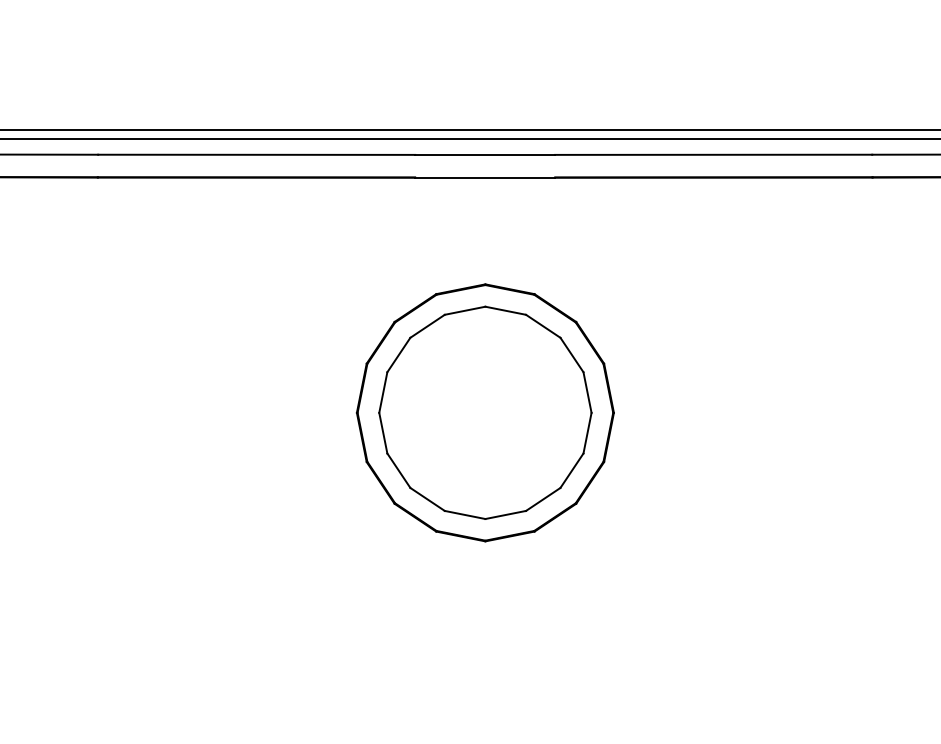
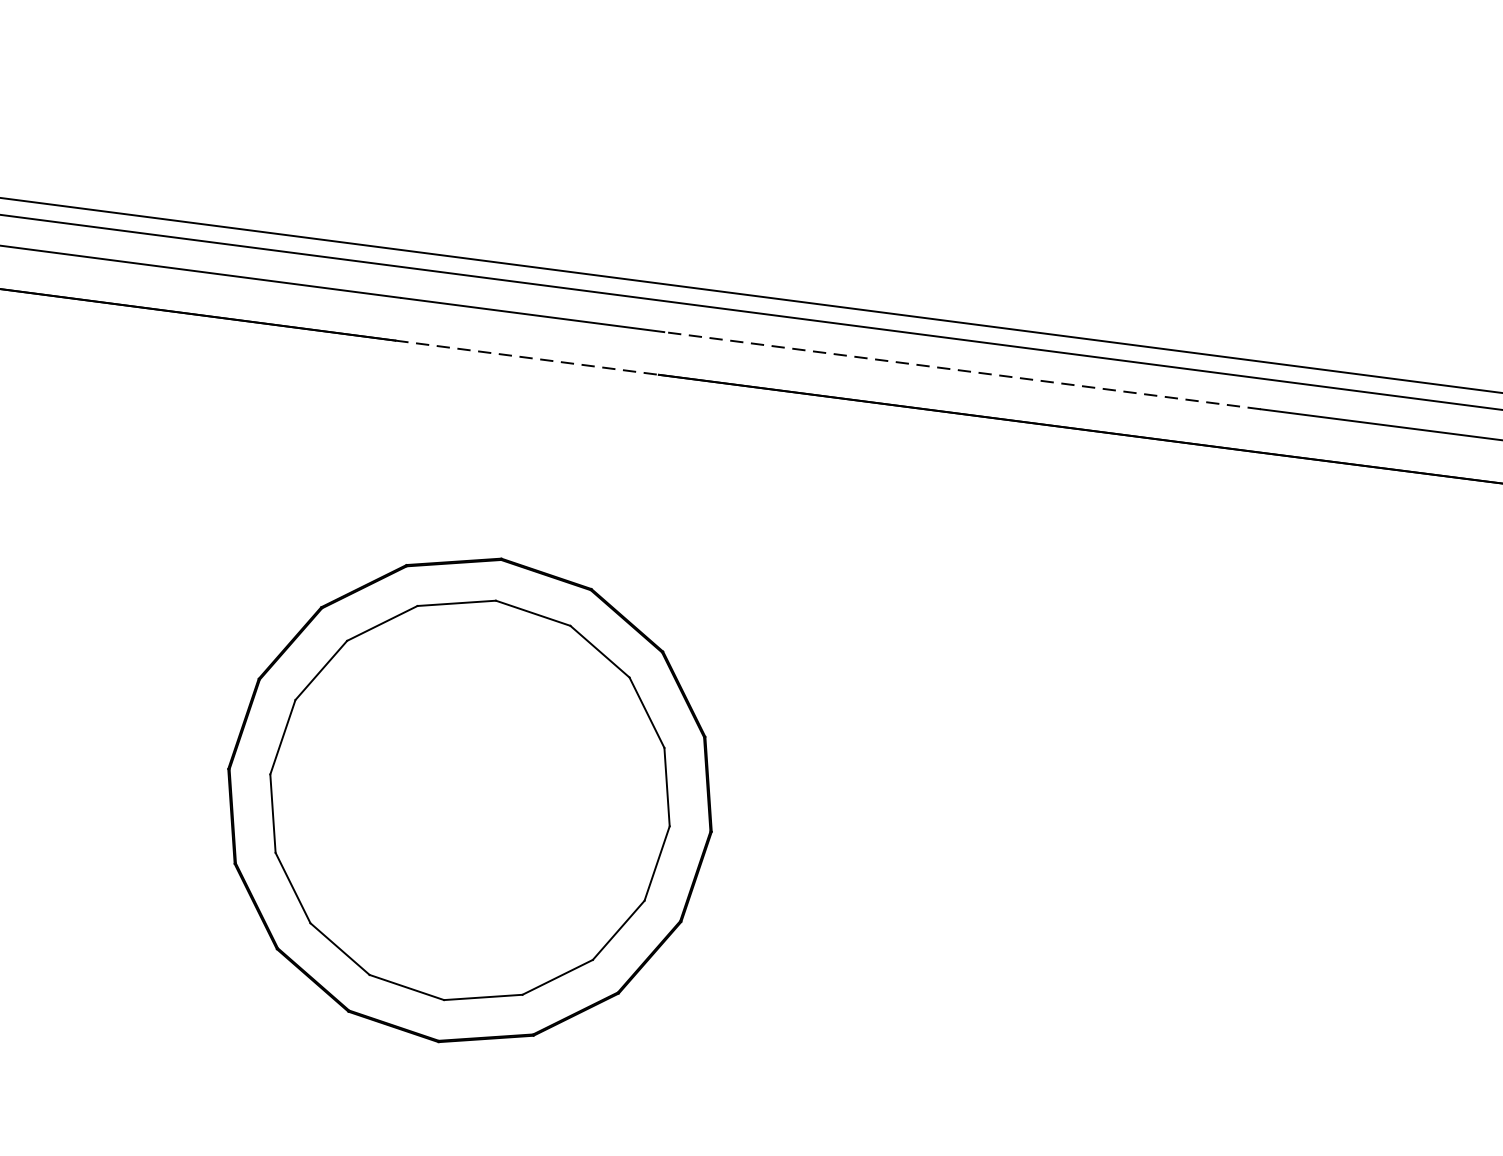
line: (713, 154) -> (962, 370), solid -> dashed
line: (485, 177) -> (527, 357), solid -> dashed

